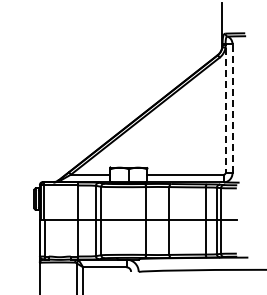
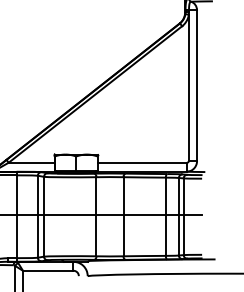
line: (232, 108) -> (197, 85), dashed -> solid
line: (225, 110) -> (188, 87), dashed -> solid

